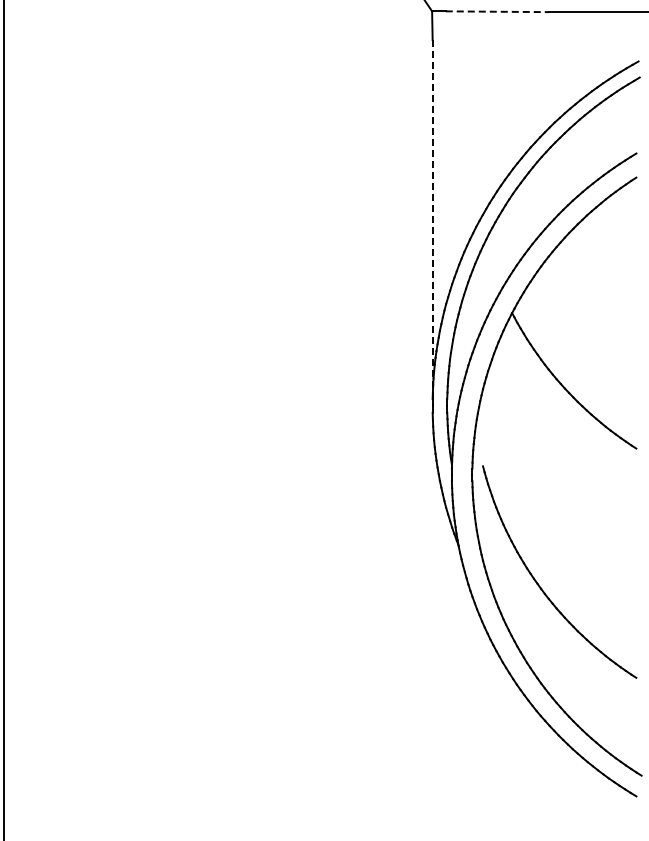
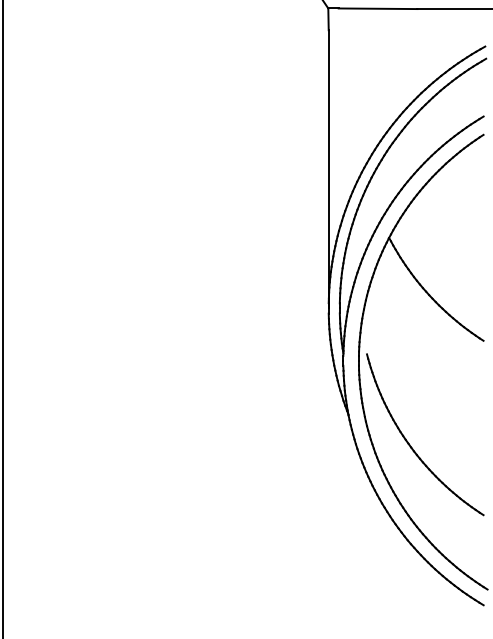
line: (497, 11) -> (378, 8), dashed -> solid
line: (432, 223) -> (328, 169), dashed -> solid

